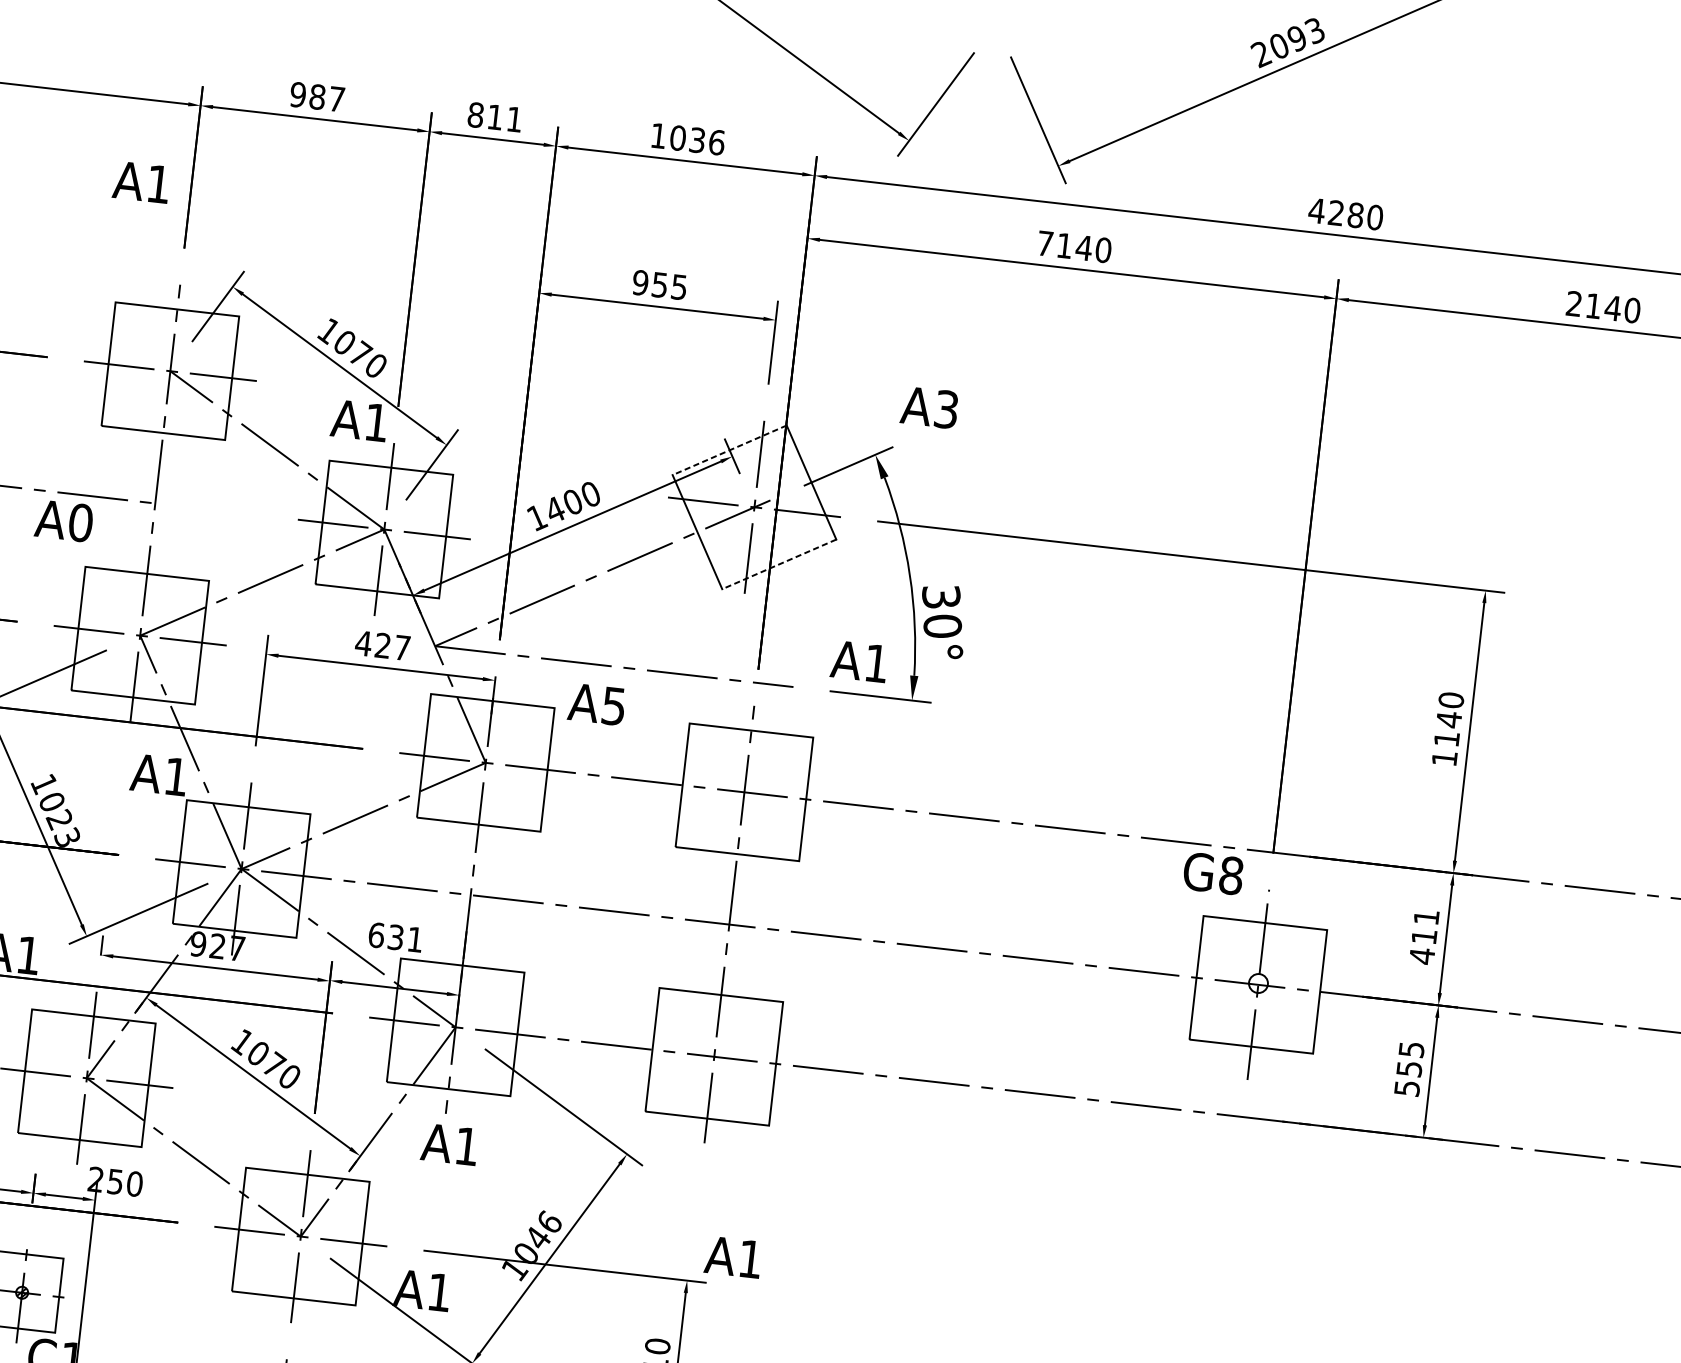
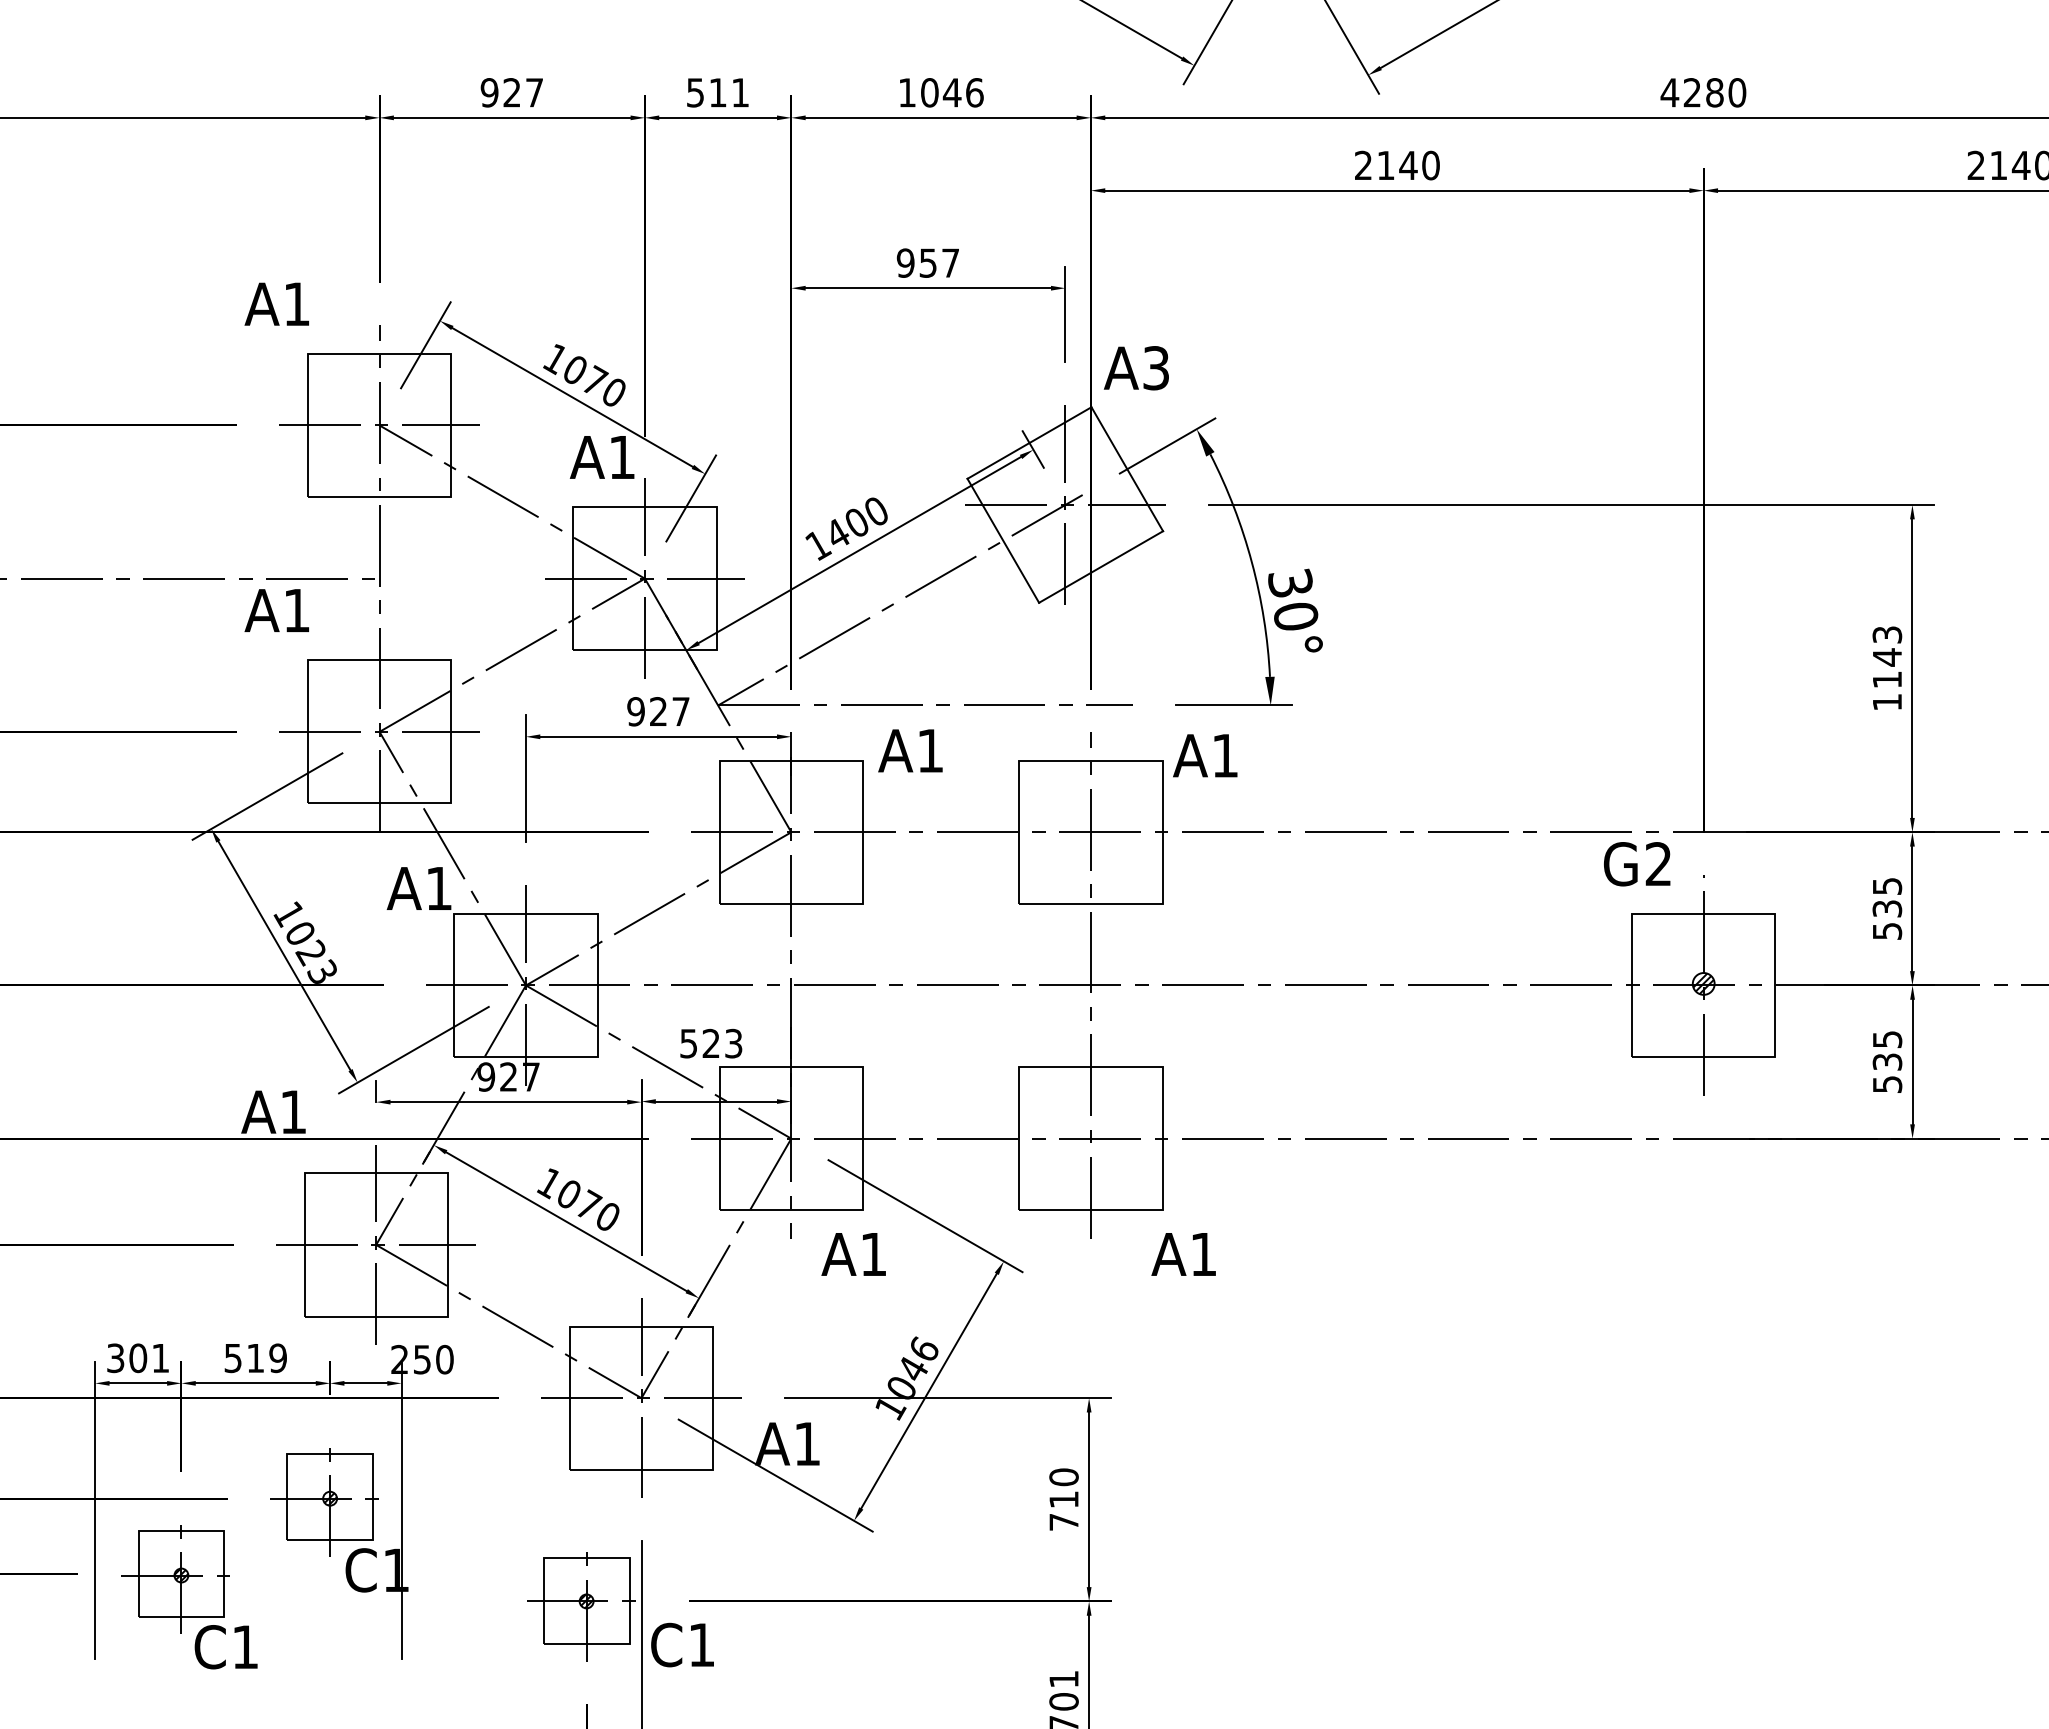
text: (317, 96) -> (511, 92), 987 -> 927
text: (475, 114) -> (695, 92), 811 -> 511
text: (696, 140) -> (951, 92), 1036 -> 1046
text: (141, 181) -> (276, 303), moved
text: (1045, 242) -> (1363, 164), 7140 -> 2140
text: (679, 286) -> (950, 262), 955 -> 957
text: (928, 407) -> (1135, 368), moved
line: (729, 450) -> (1029, 443), dashed -> solid
text: (80, 522) -> (296, 610), A0 -> A1
line: (779, 564) -> (1101, 567), dashed -> solid
text: (363, 643) -> (635, 711), 427 -> 927
text: (859, 661) -> (1205, 755), moved
text: (1451, 699) -> (1887, 634), 1140 -> 1143
text: (613, 706) -> (930, 751), A5 -> A1
text: (1231, 875) -> (1658, 864), G8 -> G2
text: (396, 937) -> (711, 1043), 631 -> 523
text: (1424, 937) -> (1887, 909), 411 -> 535
hatch: (1258, 983) -> (1703, 983), added
text: (1408, 1068) -> (1886, 1061), 555 -> 535
text: (449, 1144) -> (853, 1254), moved
text: (733, 1257) -> (1183, 1254), moved

